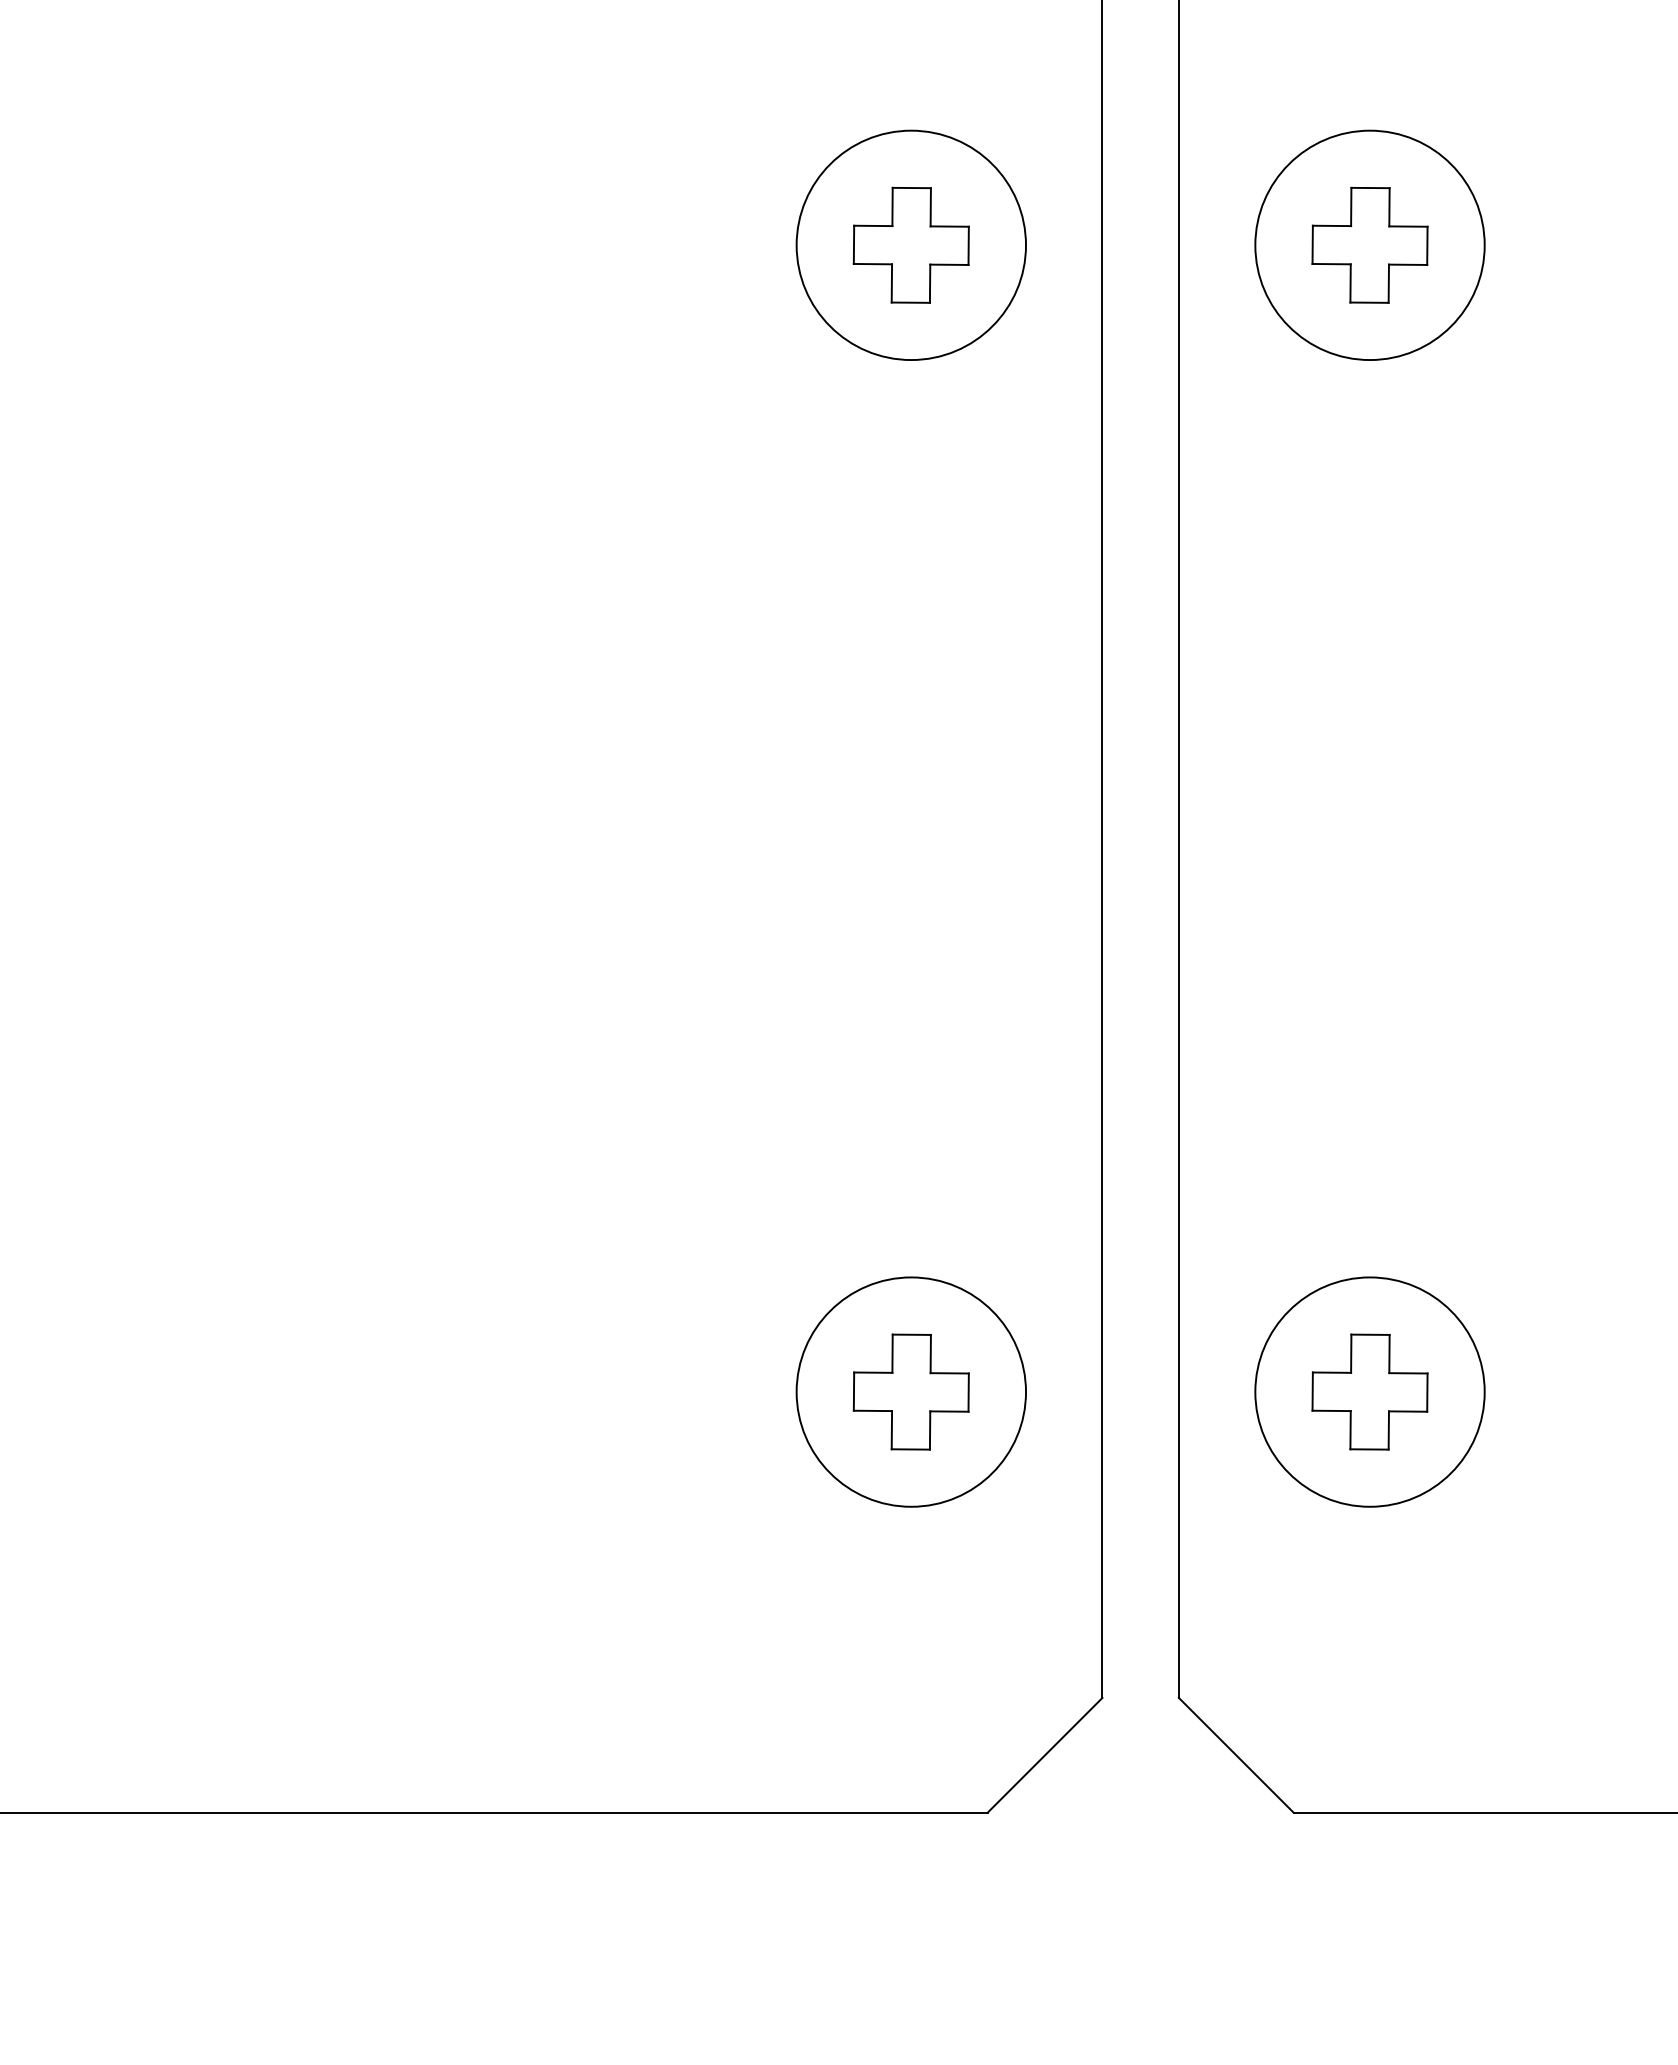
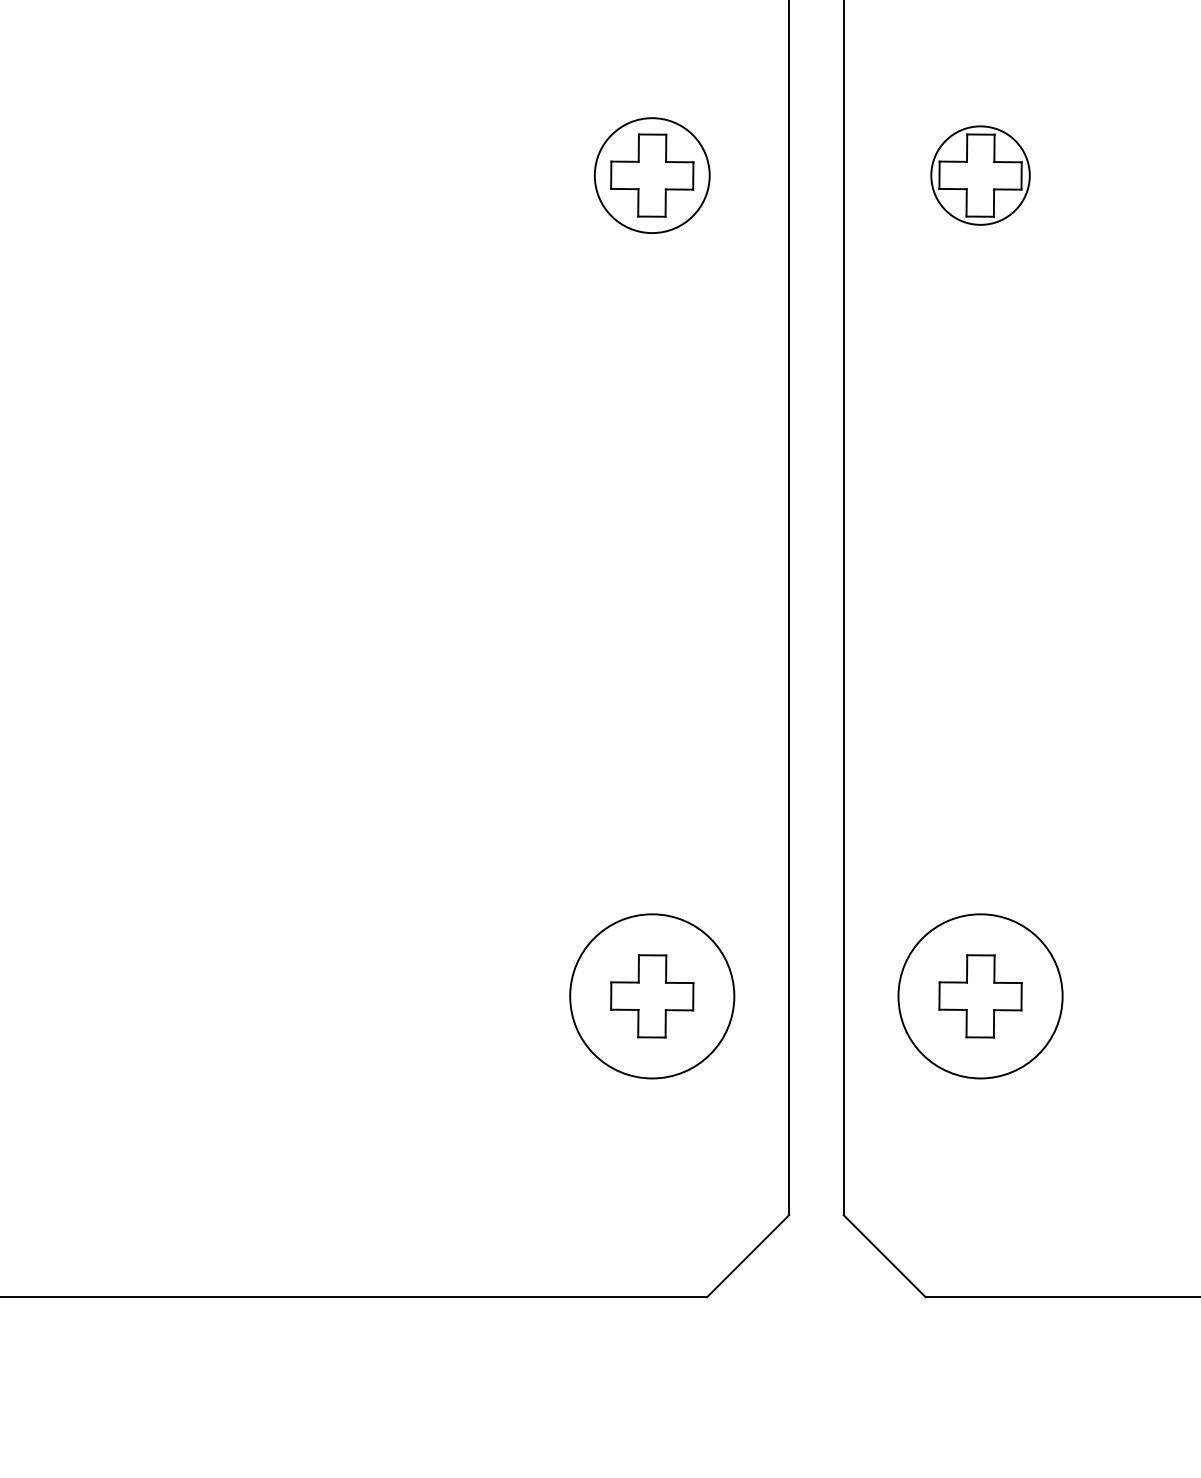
circle: (911, 245) -> (652, 175), size x0.7
circle: (1369, 245) -> (980, 175), size x0.6

